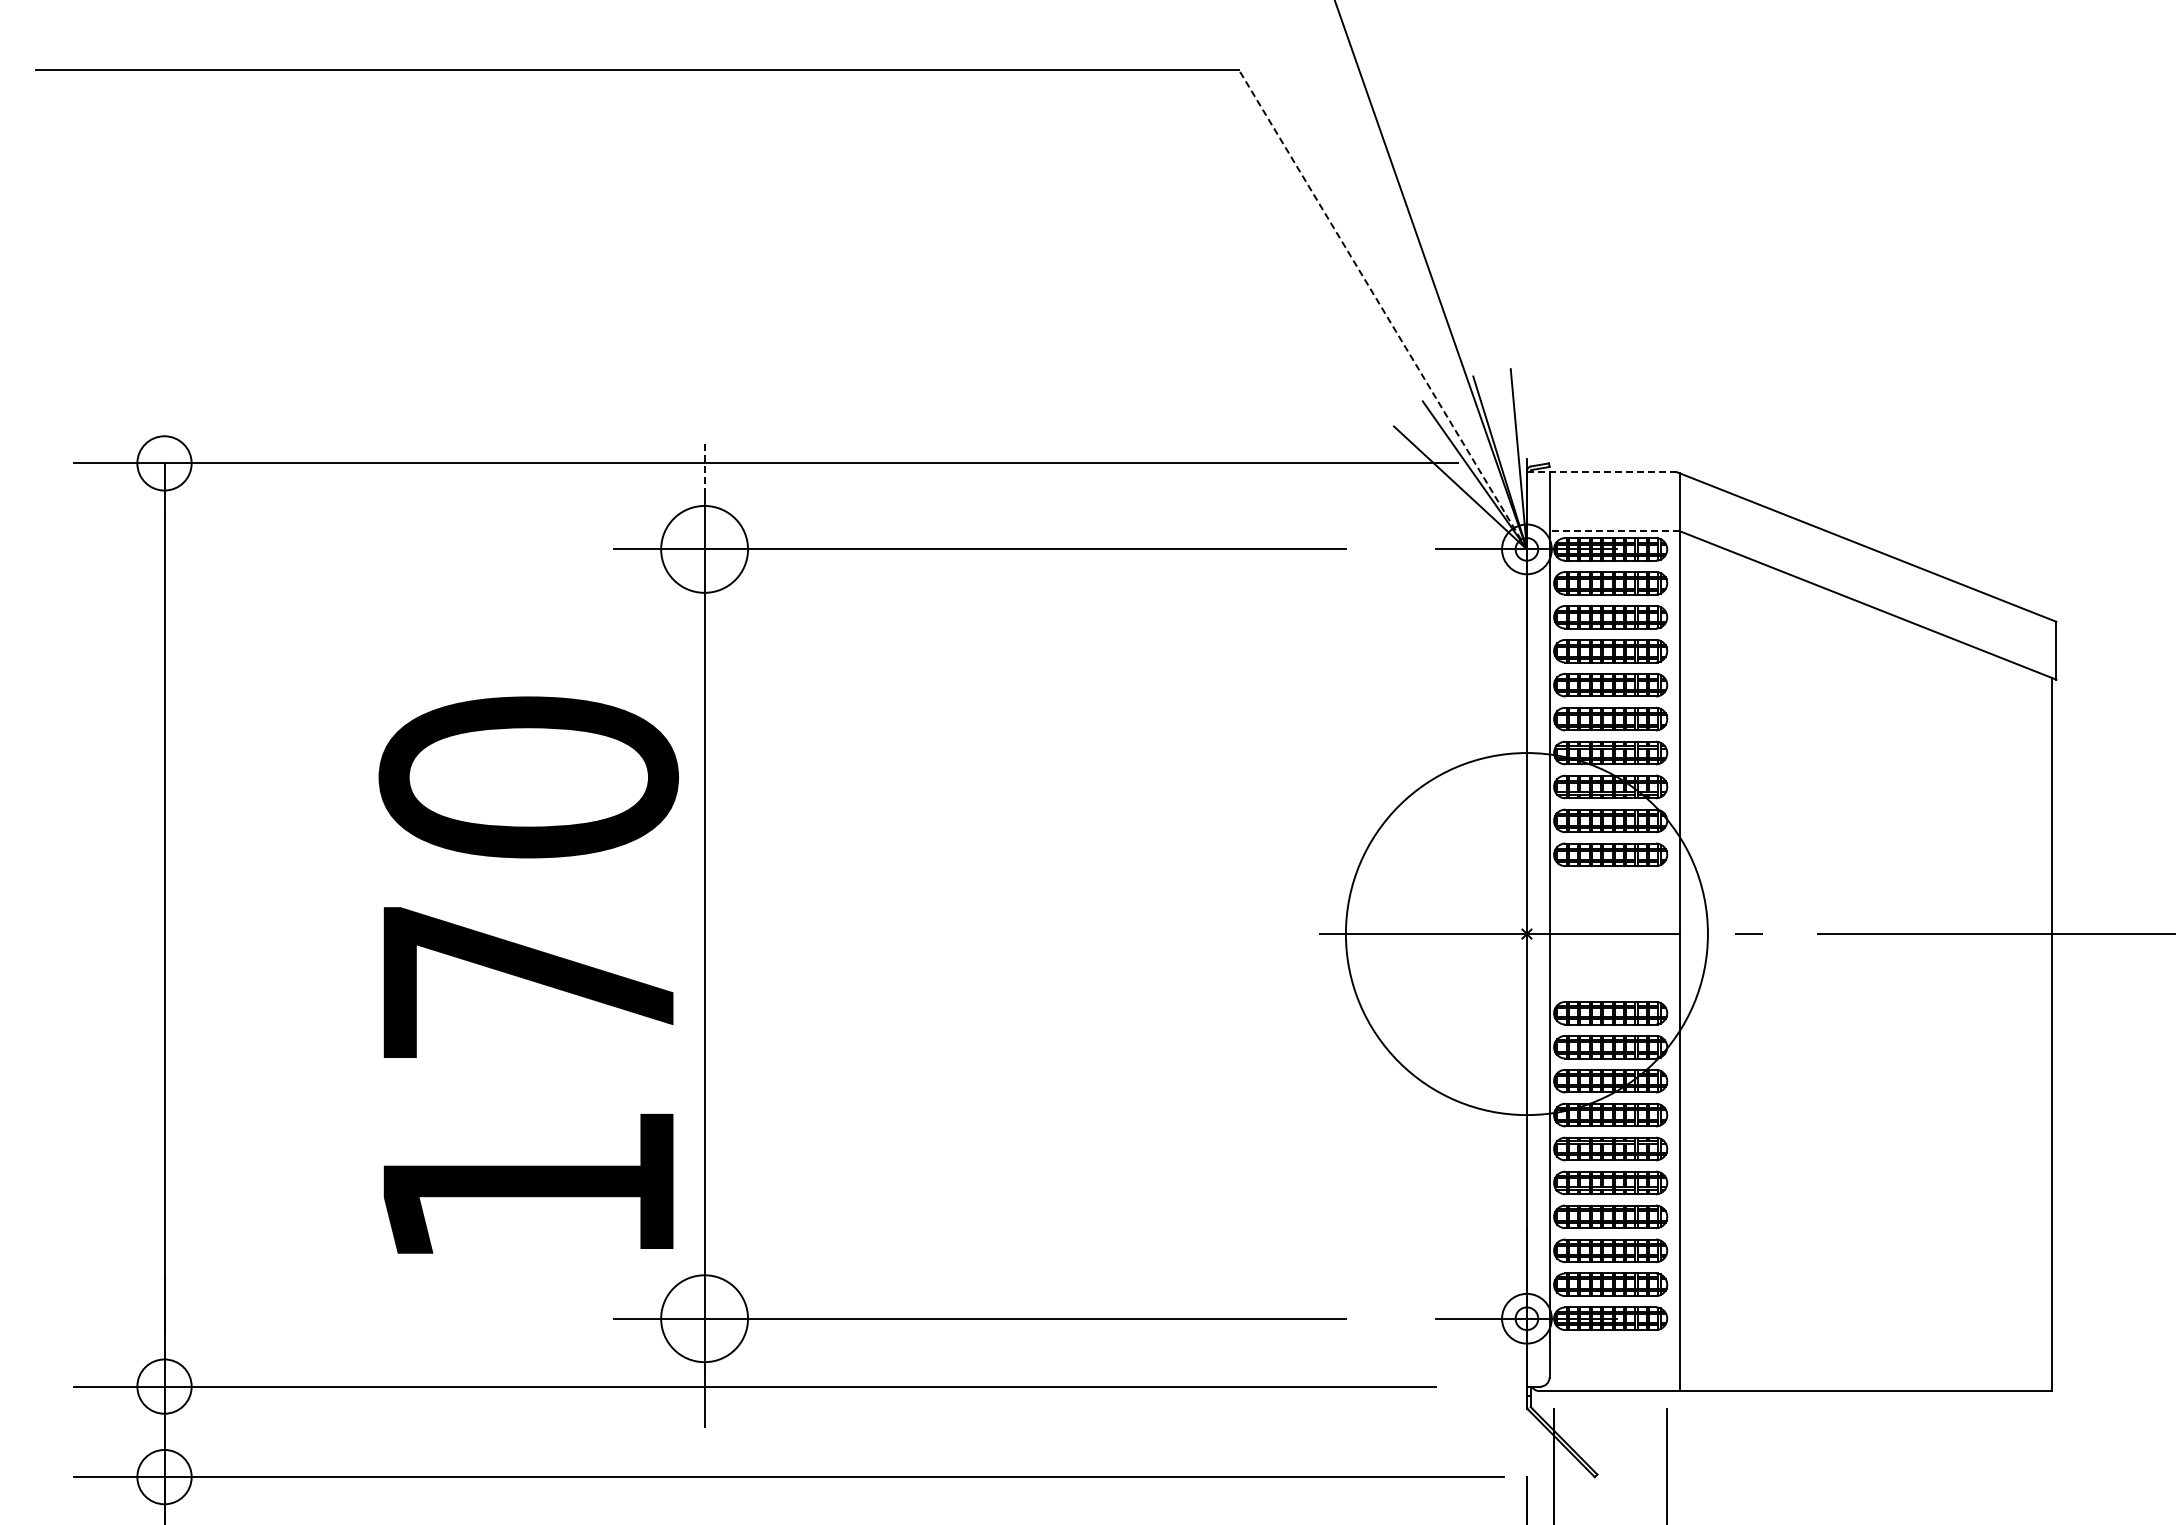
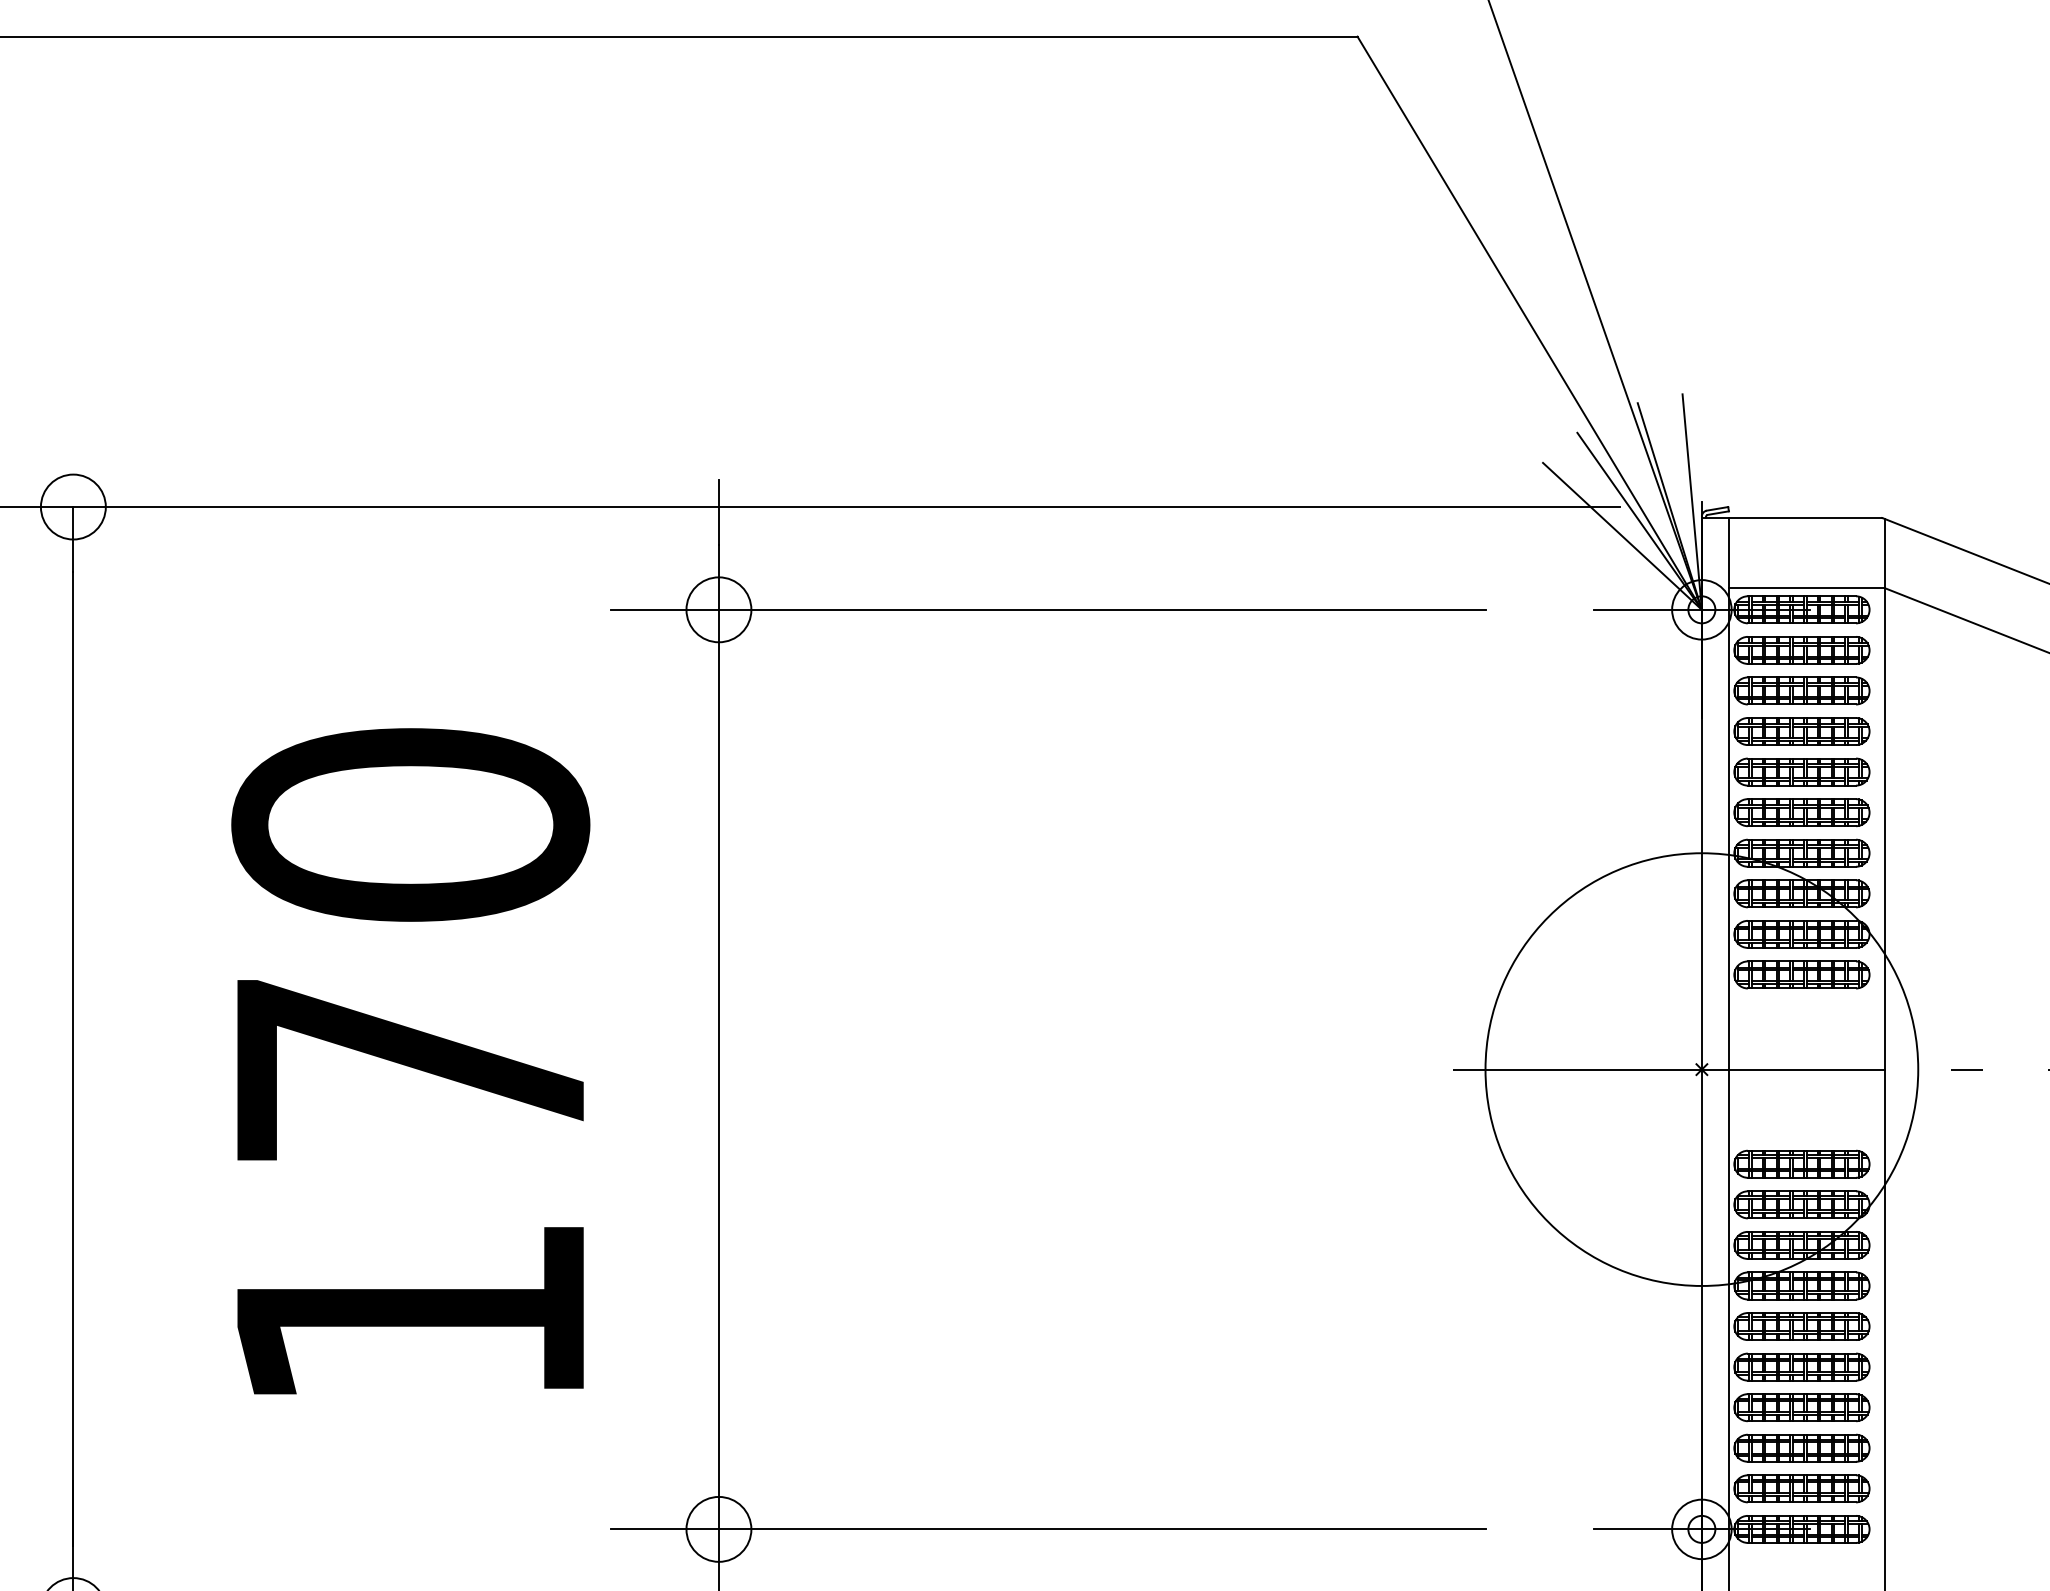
line: (1382, 309) -> (1529, 323), dashed -> solid
line: (704, 467) -> (718, 511), dashed -> solid
line: (1601, 472) -> (1791, 517), dashed -> solid
line: (1614, 531) -> (1806, 588), dashed -> solid
circle: (704, 549) -> (718, 609), size x0.62
text: (528, 974) -> (410, 1060), moved
circle: (704, 1318) -> (718, 1529), size x0.62

